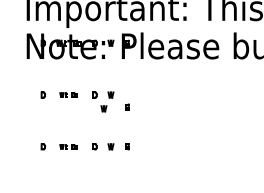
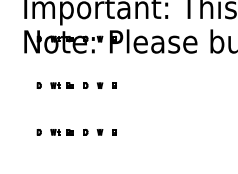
part: (68, 94) -> (61, 85), size x1.43
part: (127, 106) -> (114, 85), moved
part: (103, 108) -> (93, 97), removed
part: (68, 146) -> (61, 131), size x1.43

